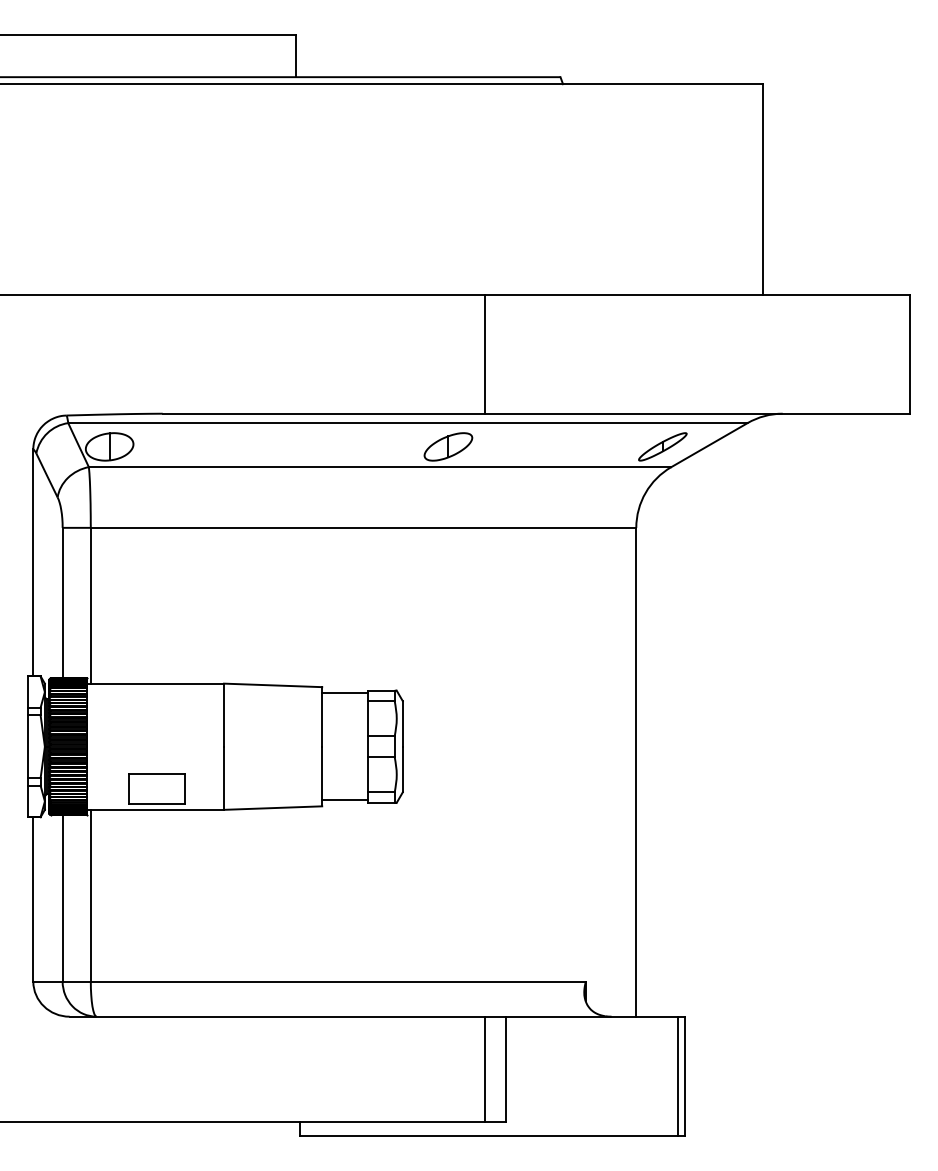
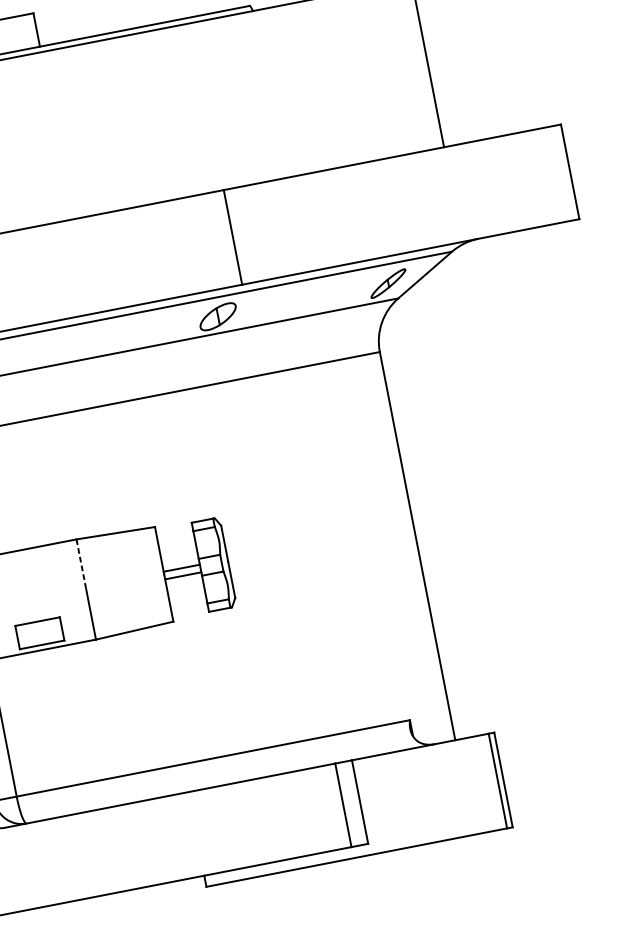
line: (344, 693) -> (181, 568), moved
line: (224, 715) -> (81, 564), solid -> dashed
line: (344, 800) -> (182, 576), moved

